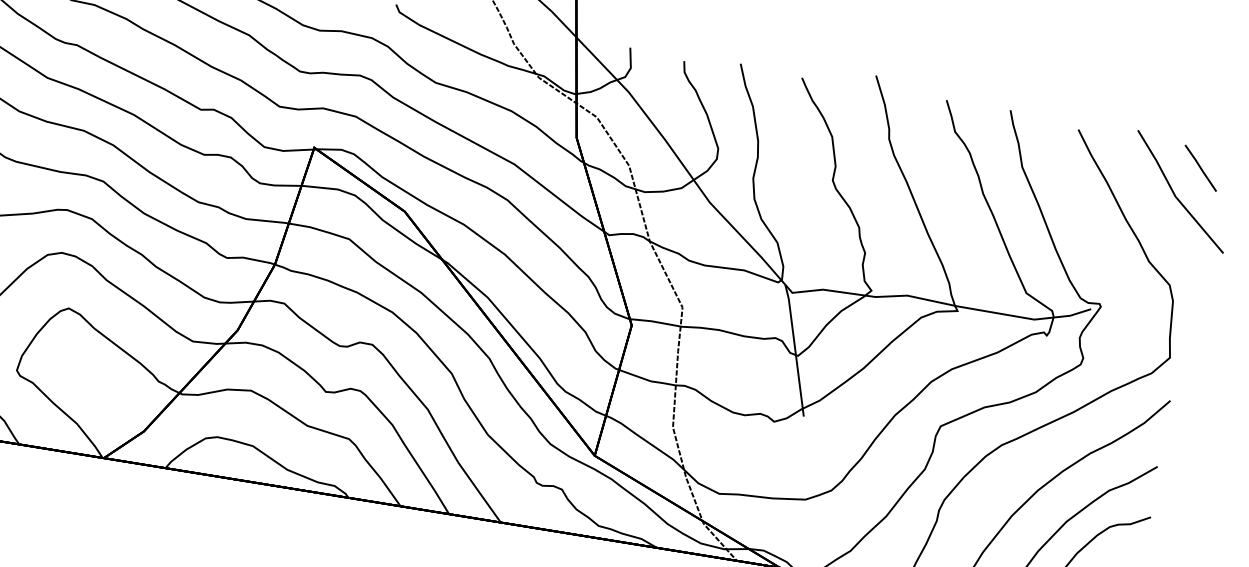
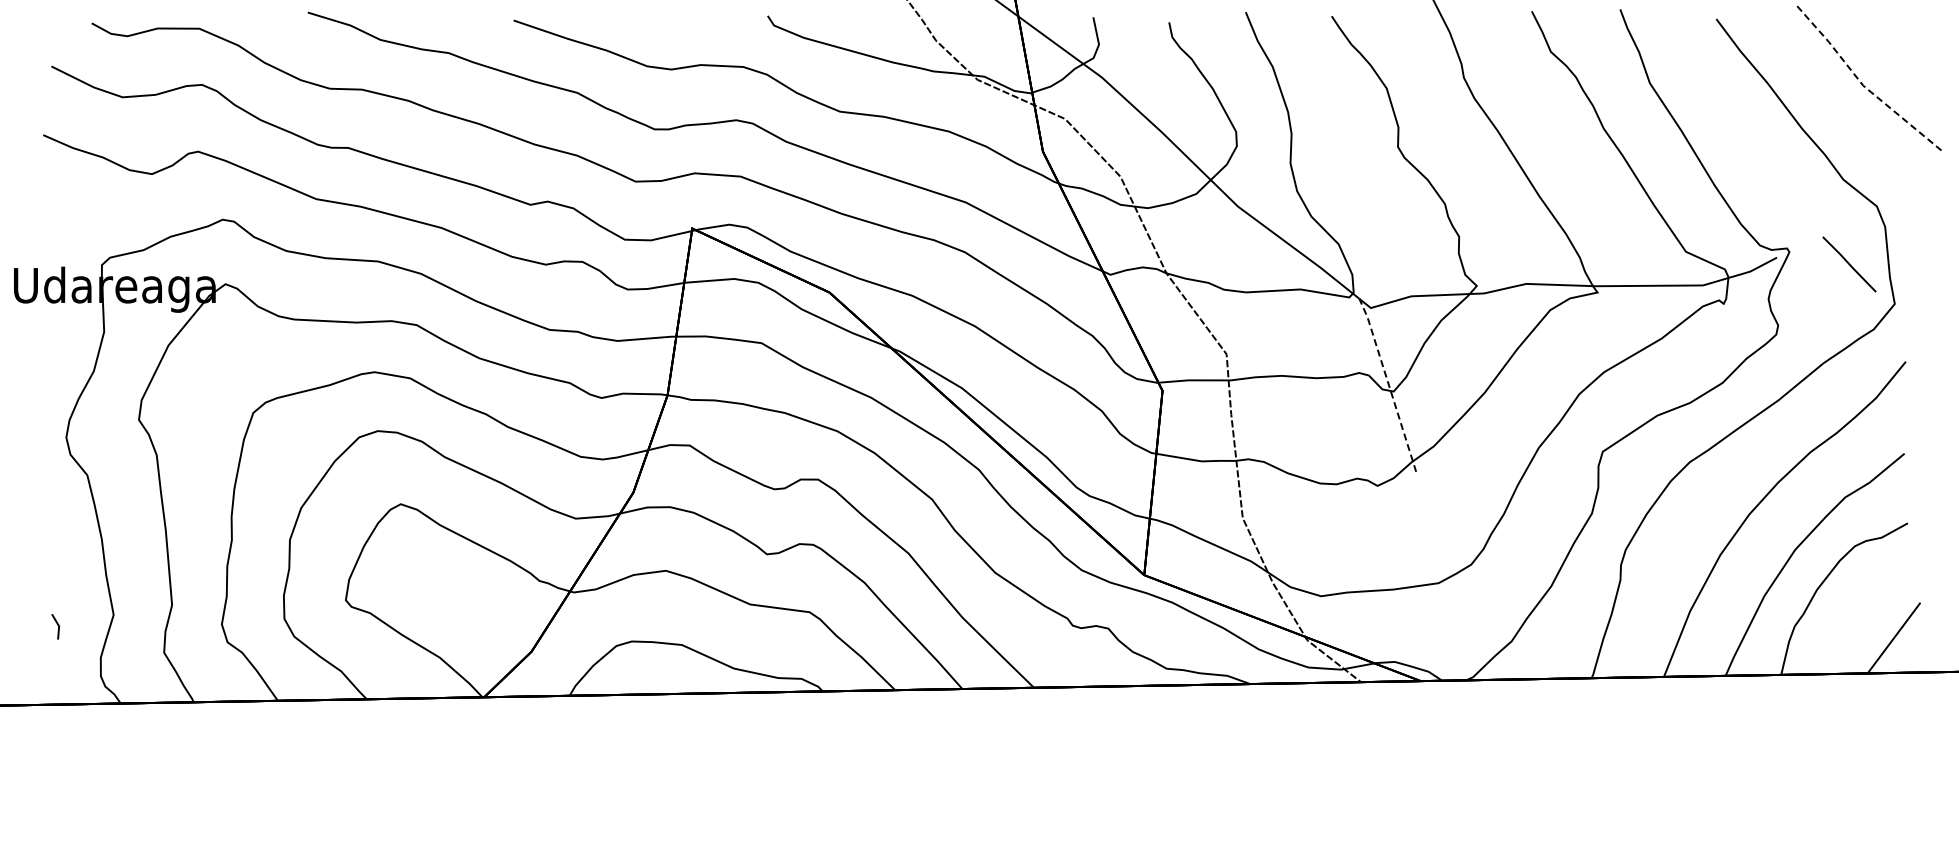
line: (1200, 168) -> (1849, 264), moved
line: (1175, 195) -> (1862, 84), solid -> dashed
line: (795, 349) -> (1388, 383), solid -> dashed

